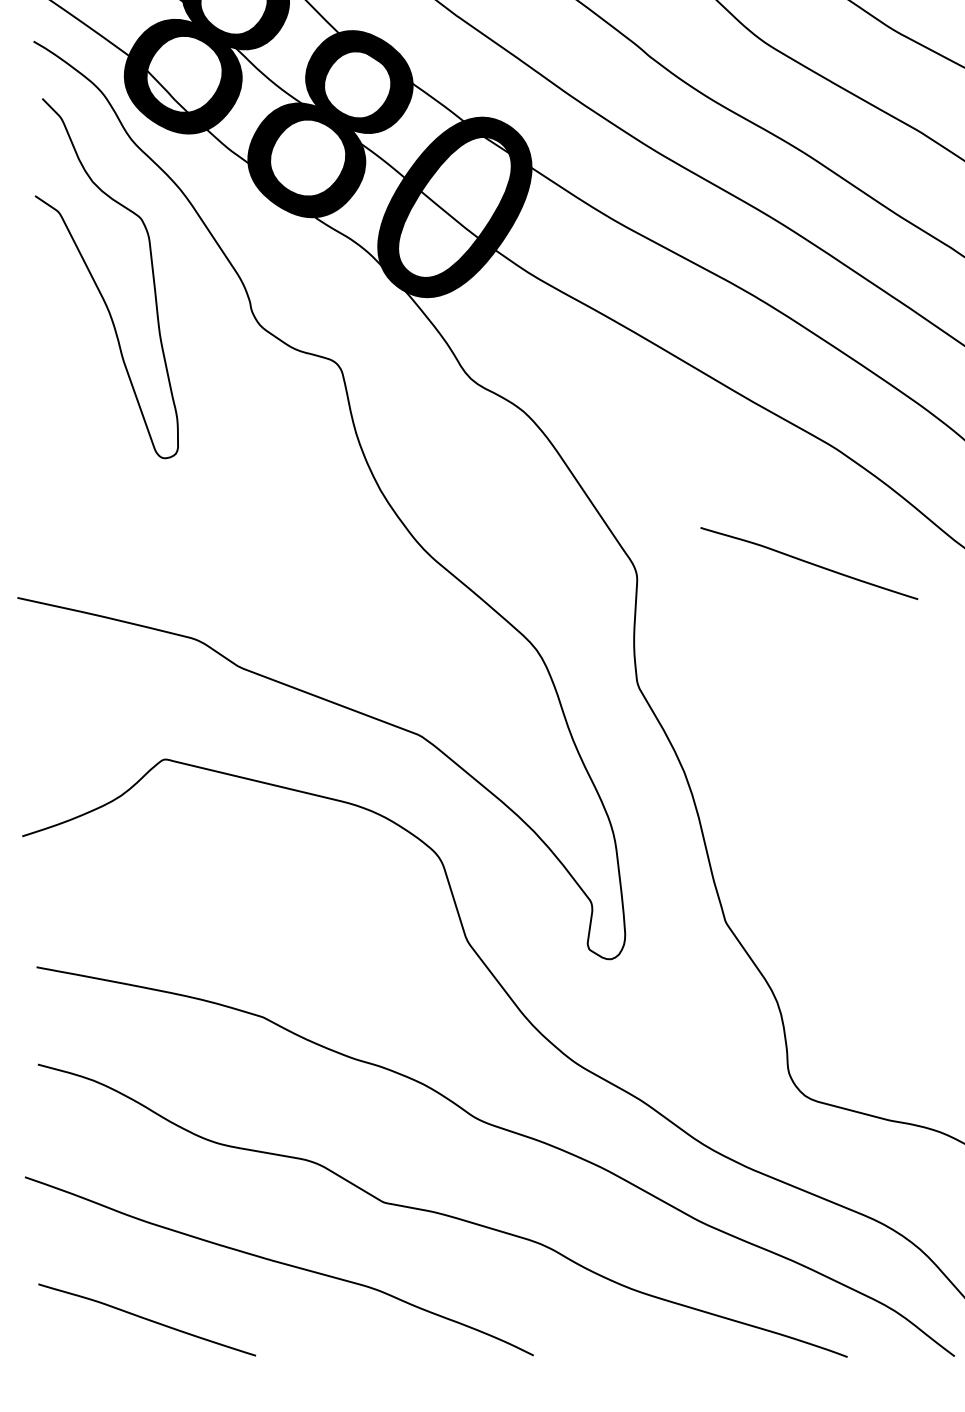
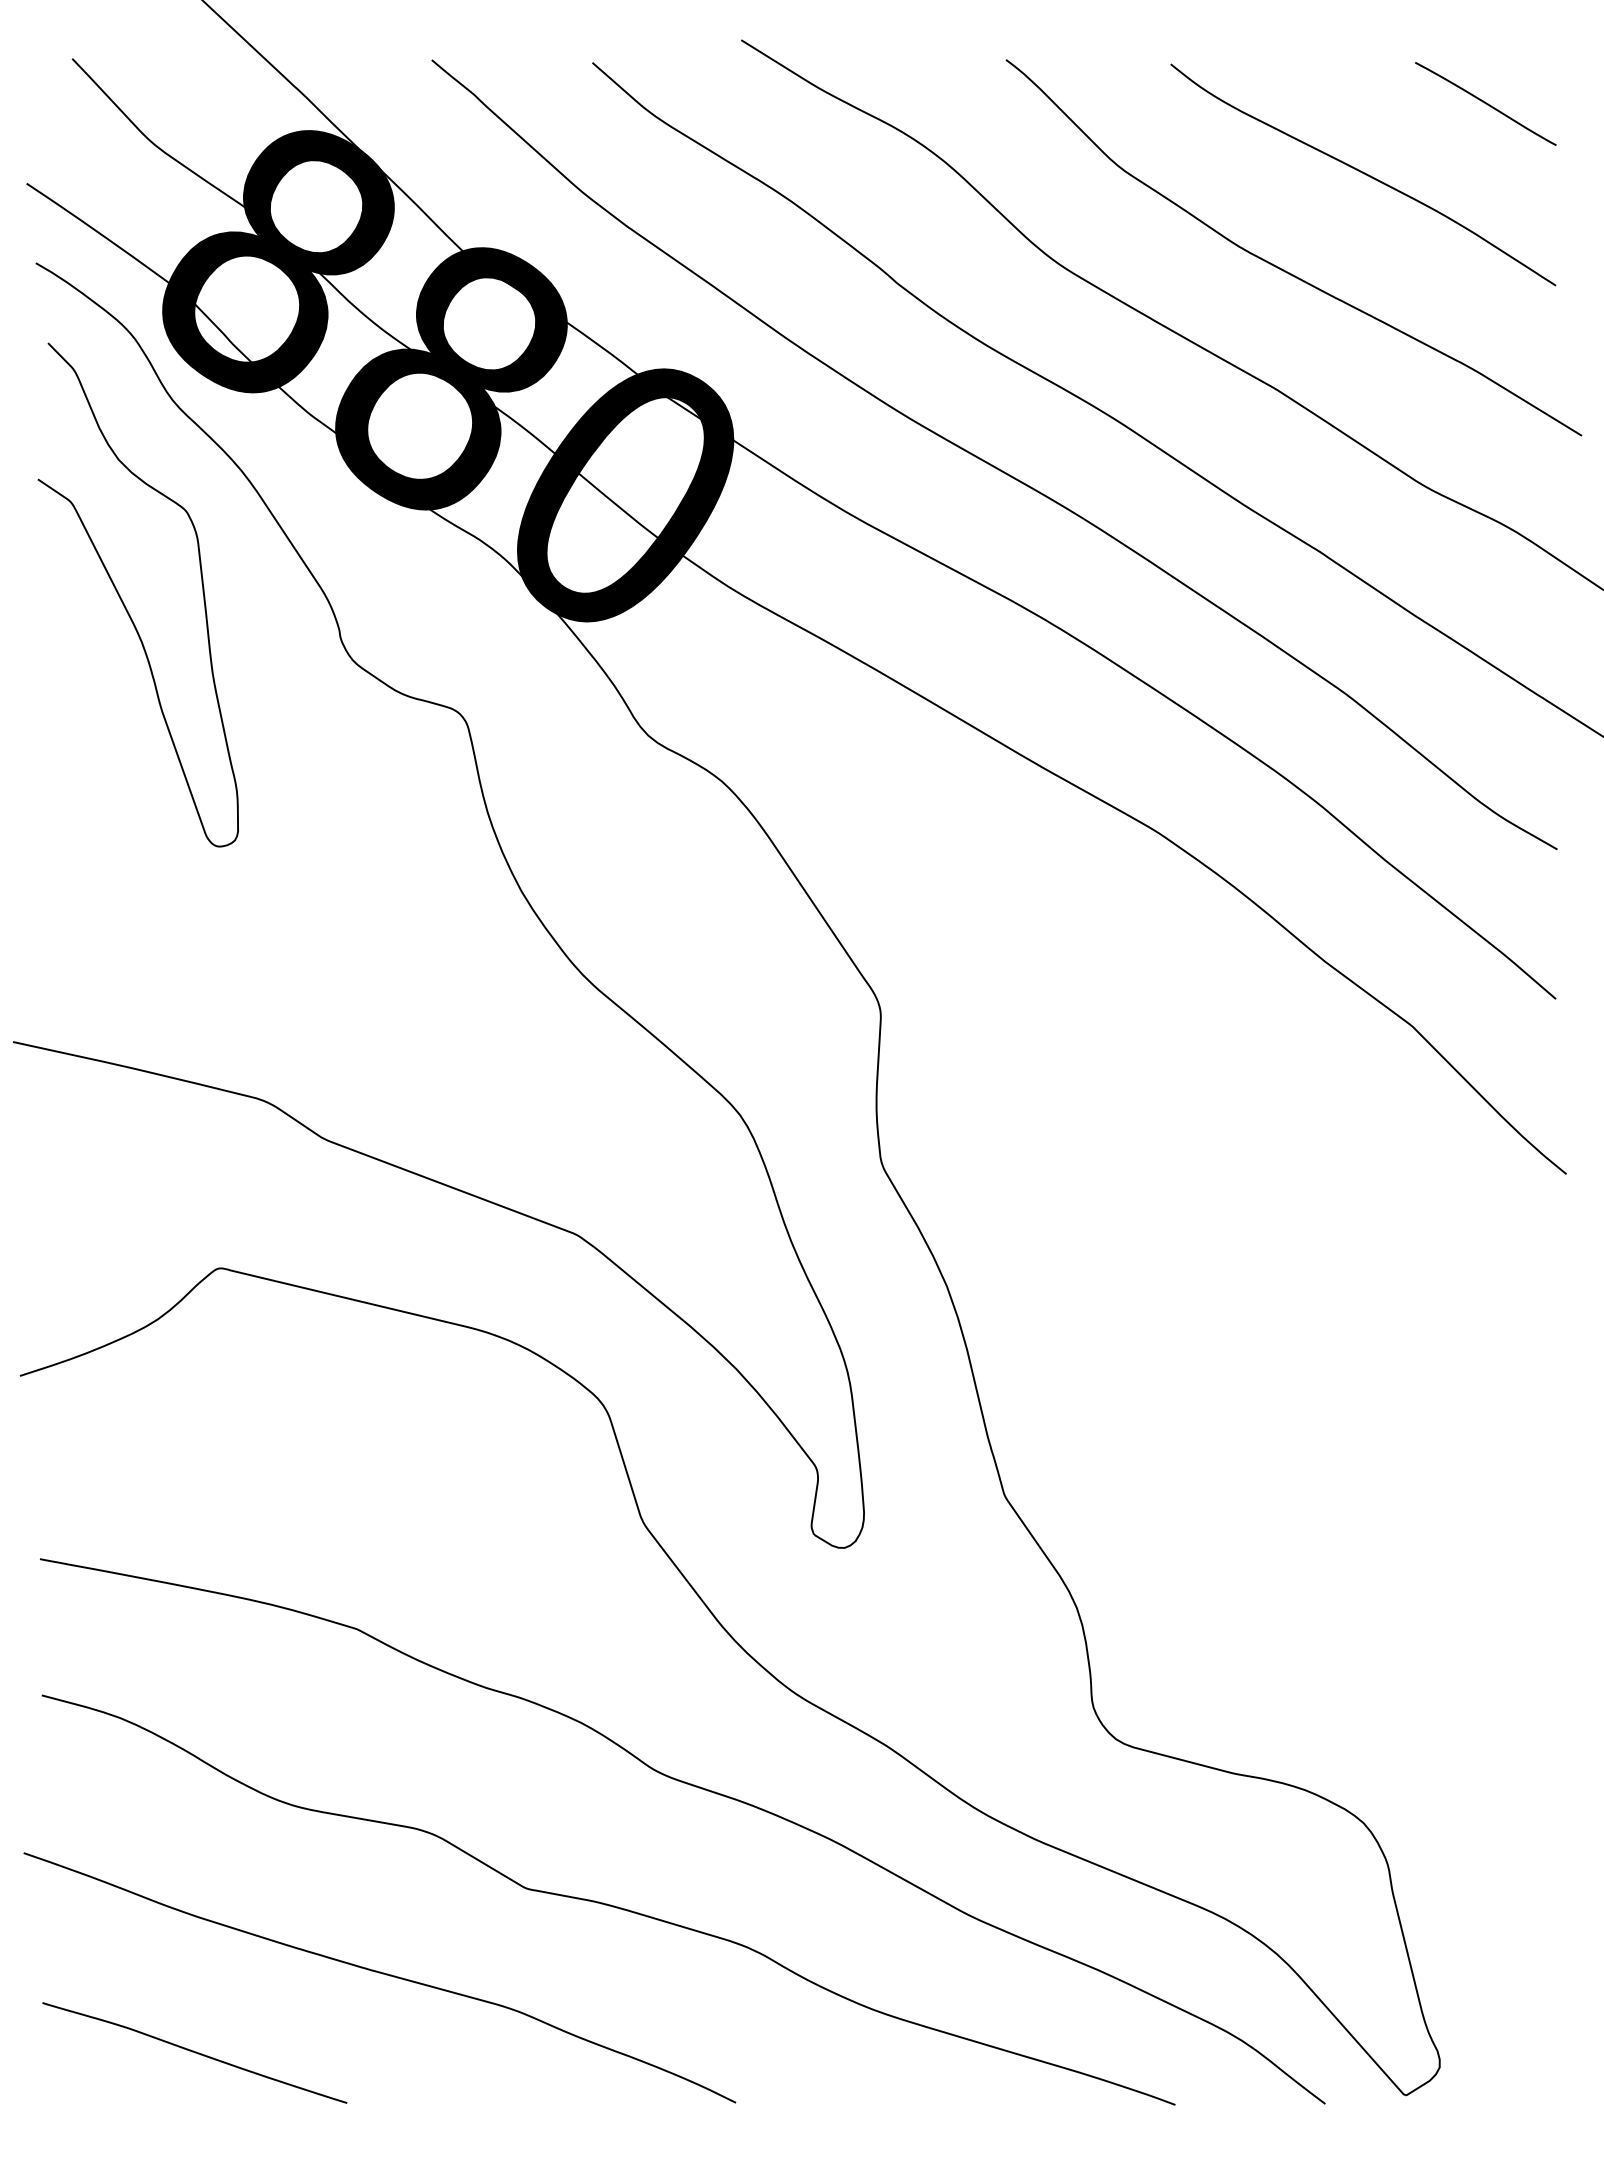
curve: (809, 563) -> (1121, 993), removed

